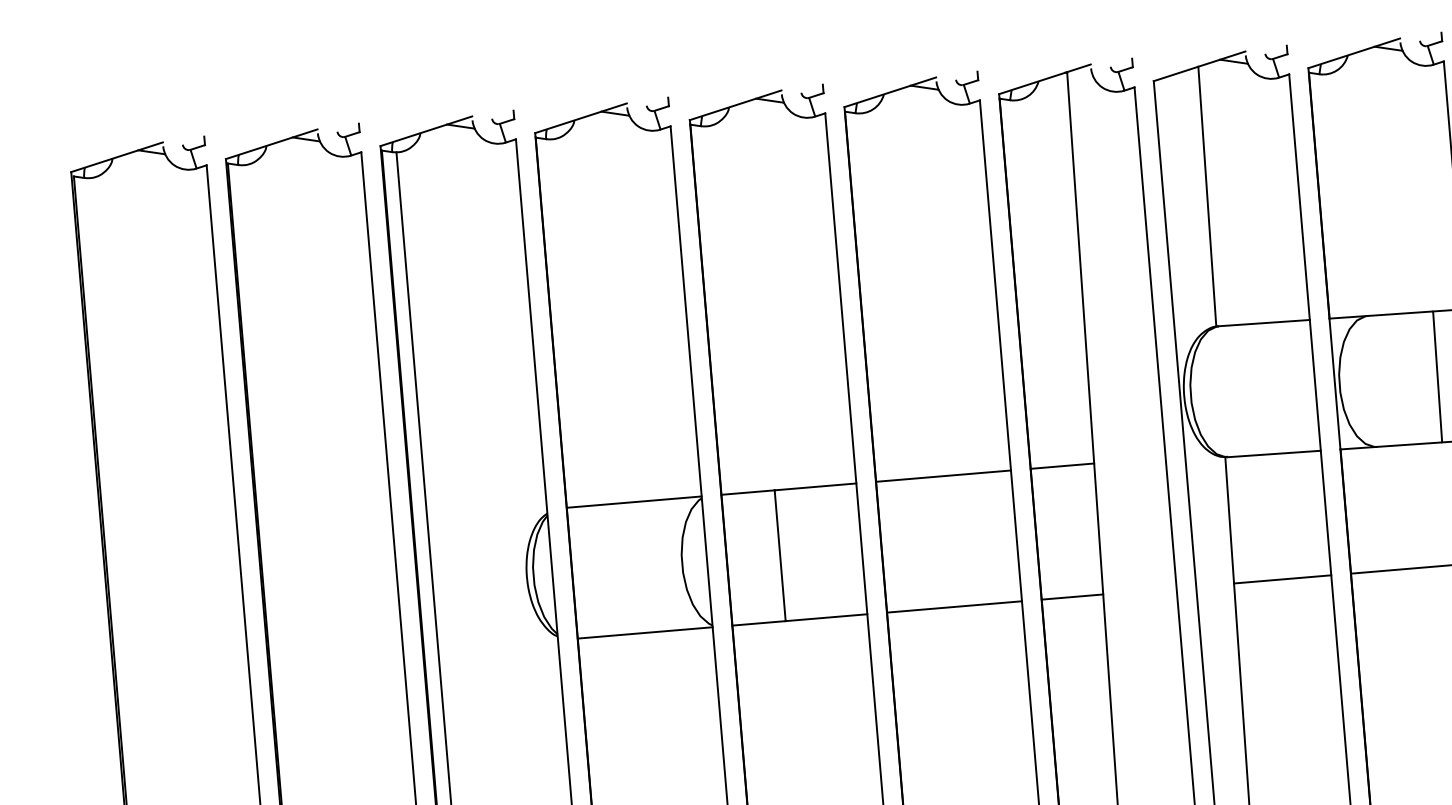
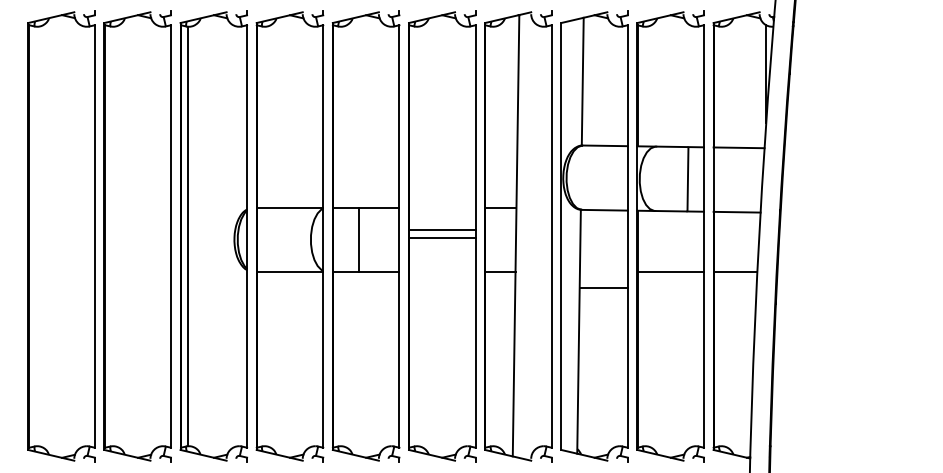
line: (943, 476) -> (442, 229), moved
line: (1281, 578) -> (603, 287), moved
line: (954, 606) -> (442, 237), moved

